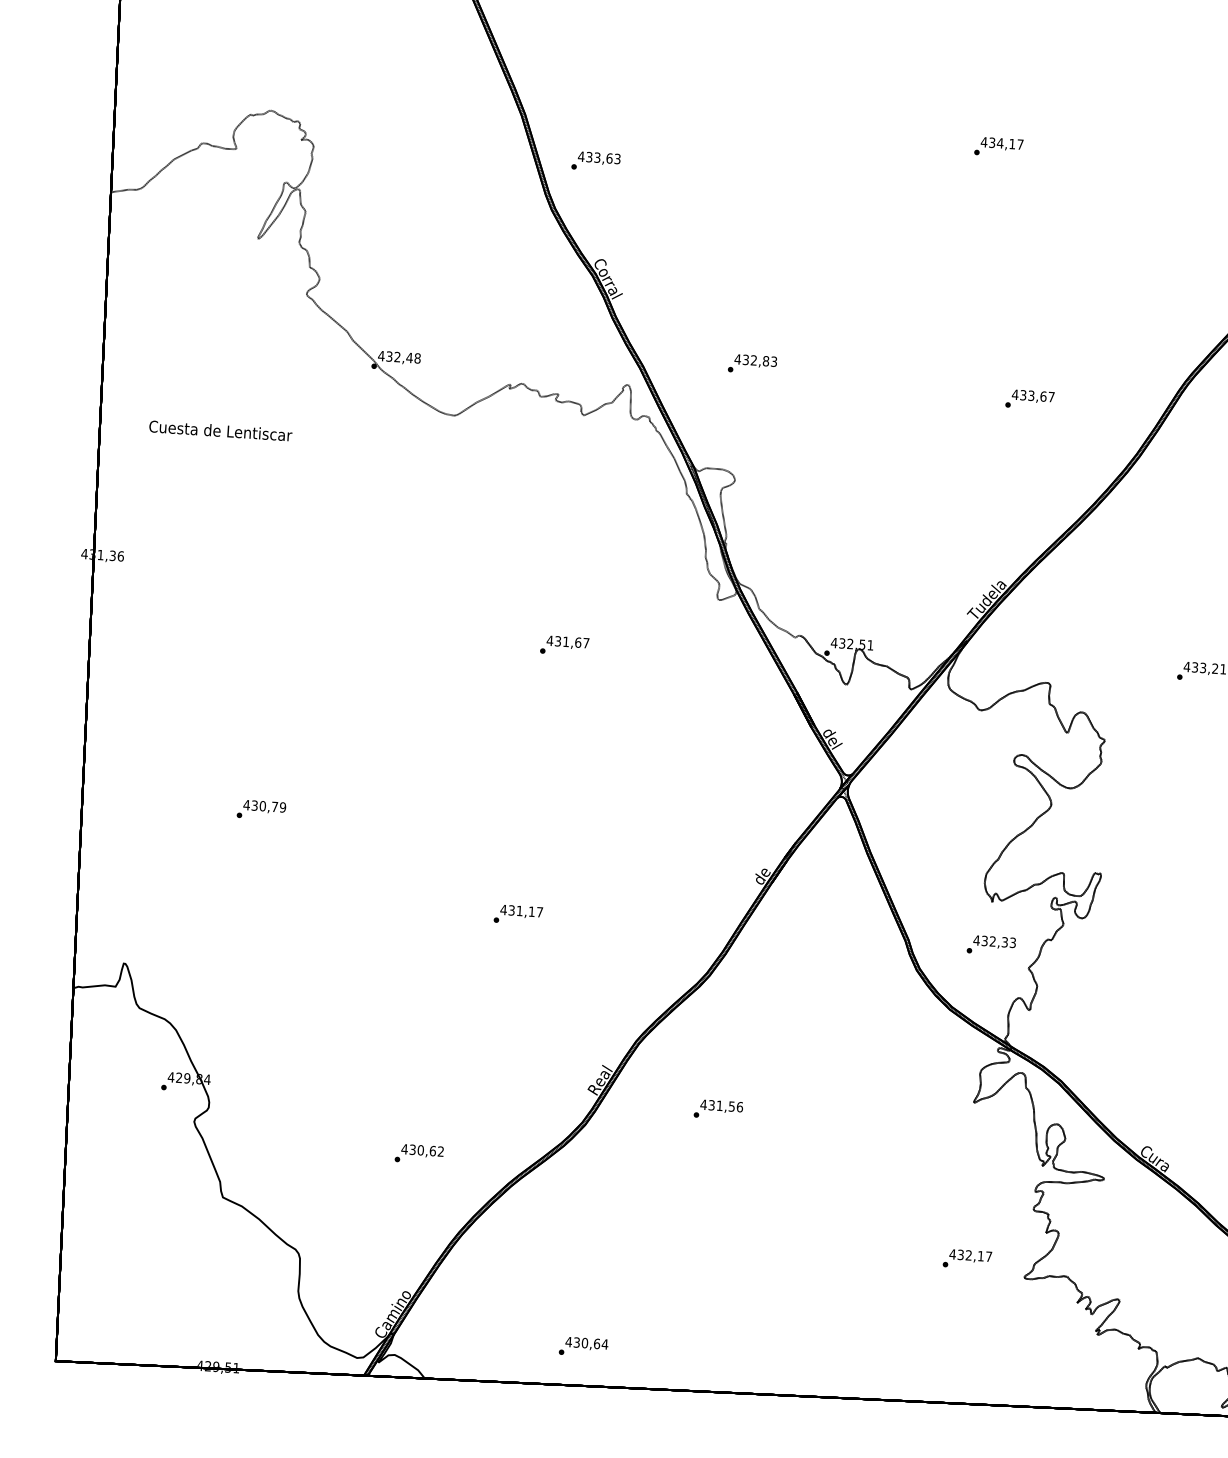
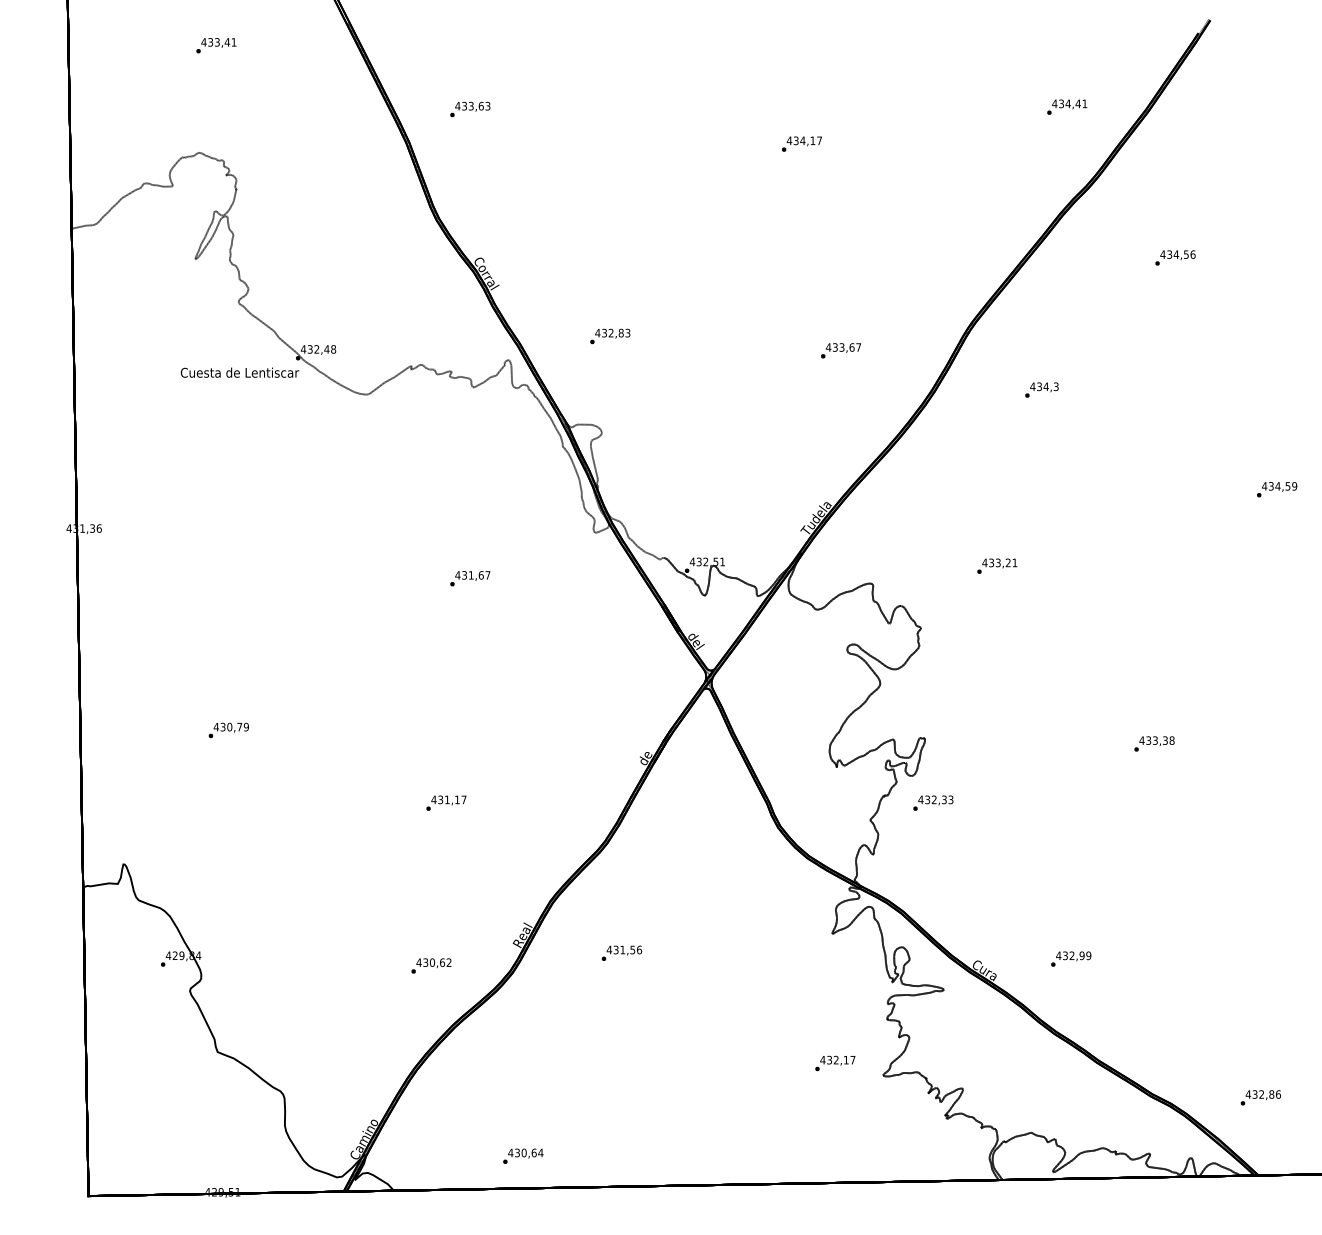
text: (596, 161) -> (470, 109), moved
text: (220, 430) -> (239, 372), moved
text: (991, 944) -> (933, 802), moved
text: (419, 1153) -> (431, 965), moved

